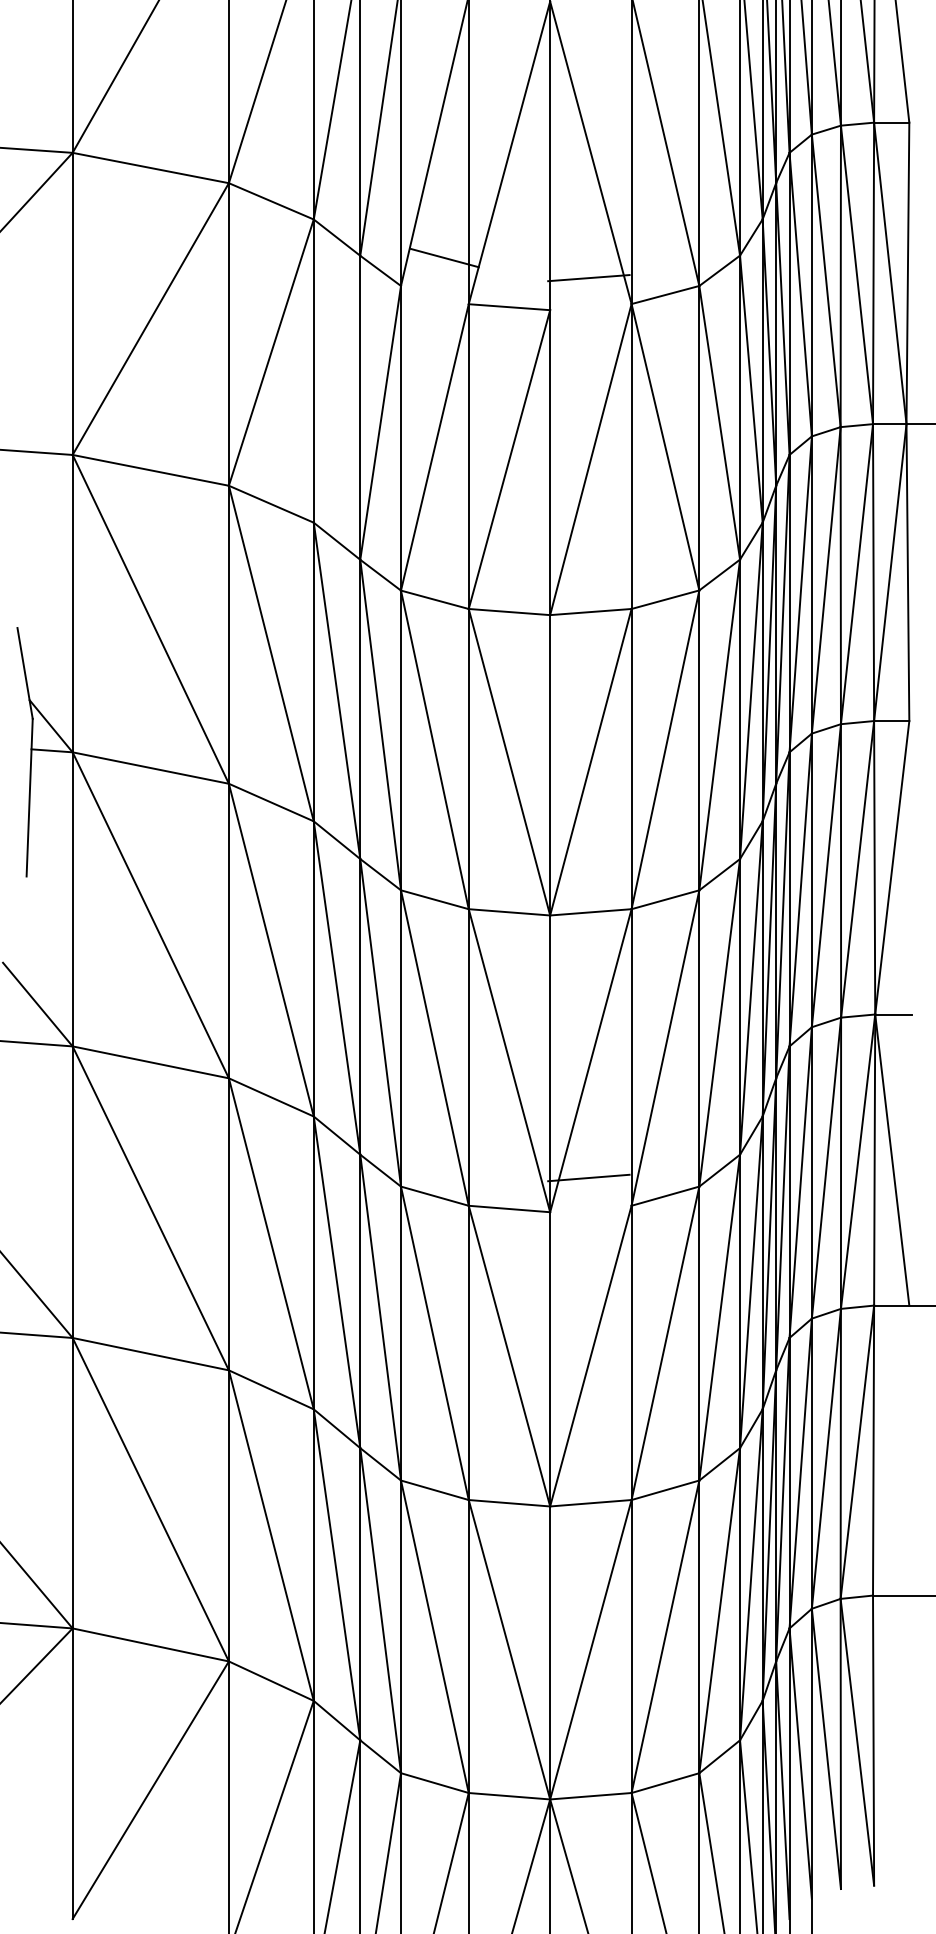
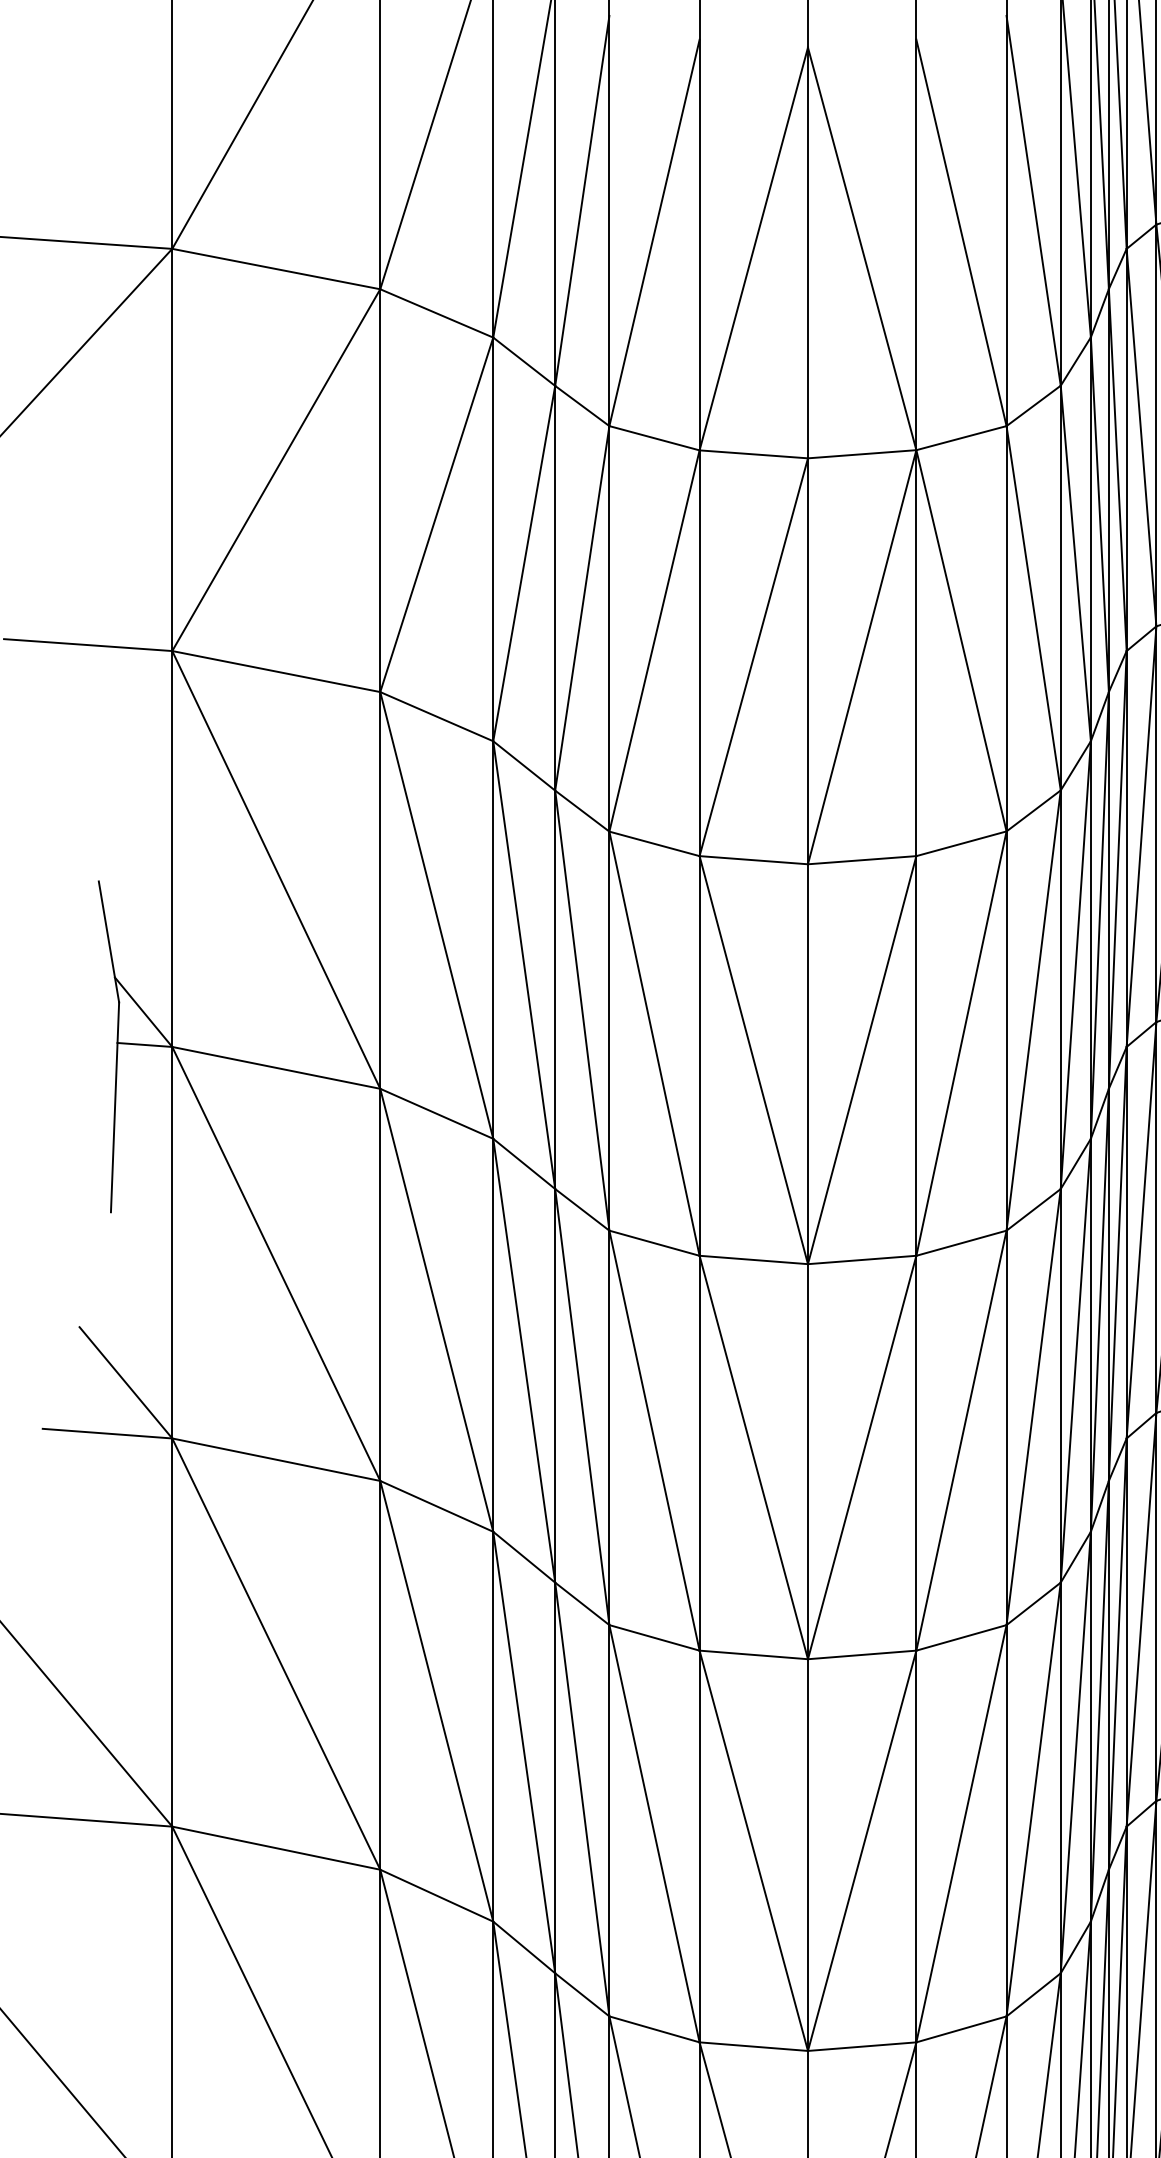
line: (444, 257) -> (653, 437), moved
line: (588, 278) -> (861, 454), moved
line: (336, 388) -> (523, 562), added
line: (588, 1177) -> (861, 1654), moved

